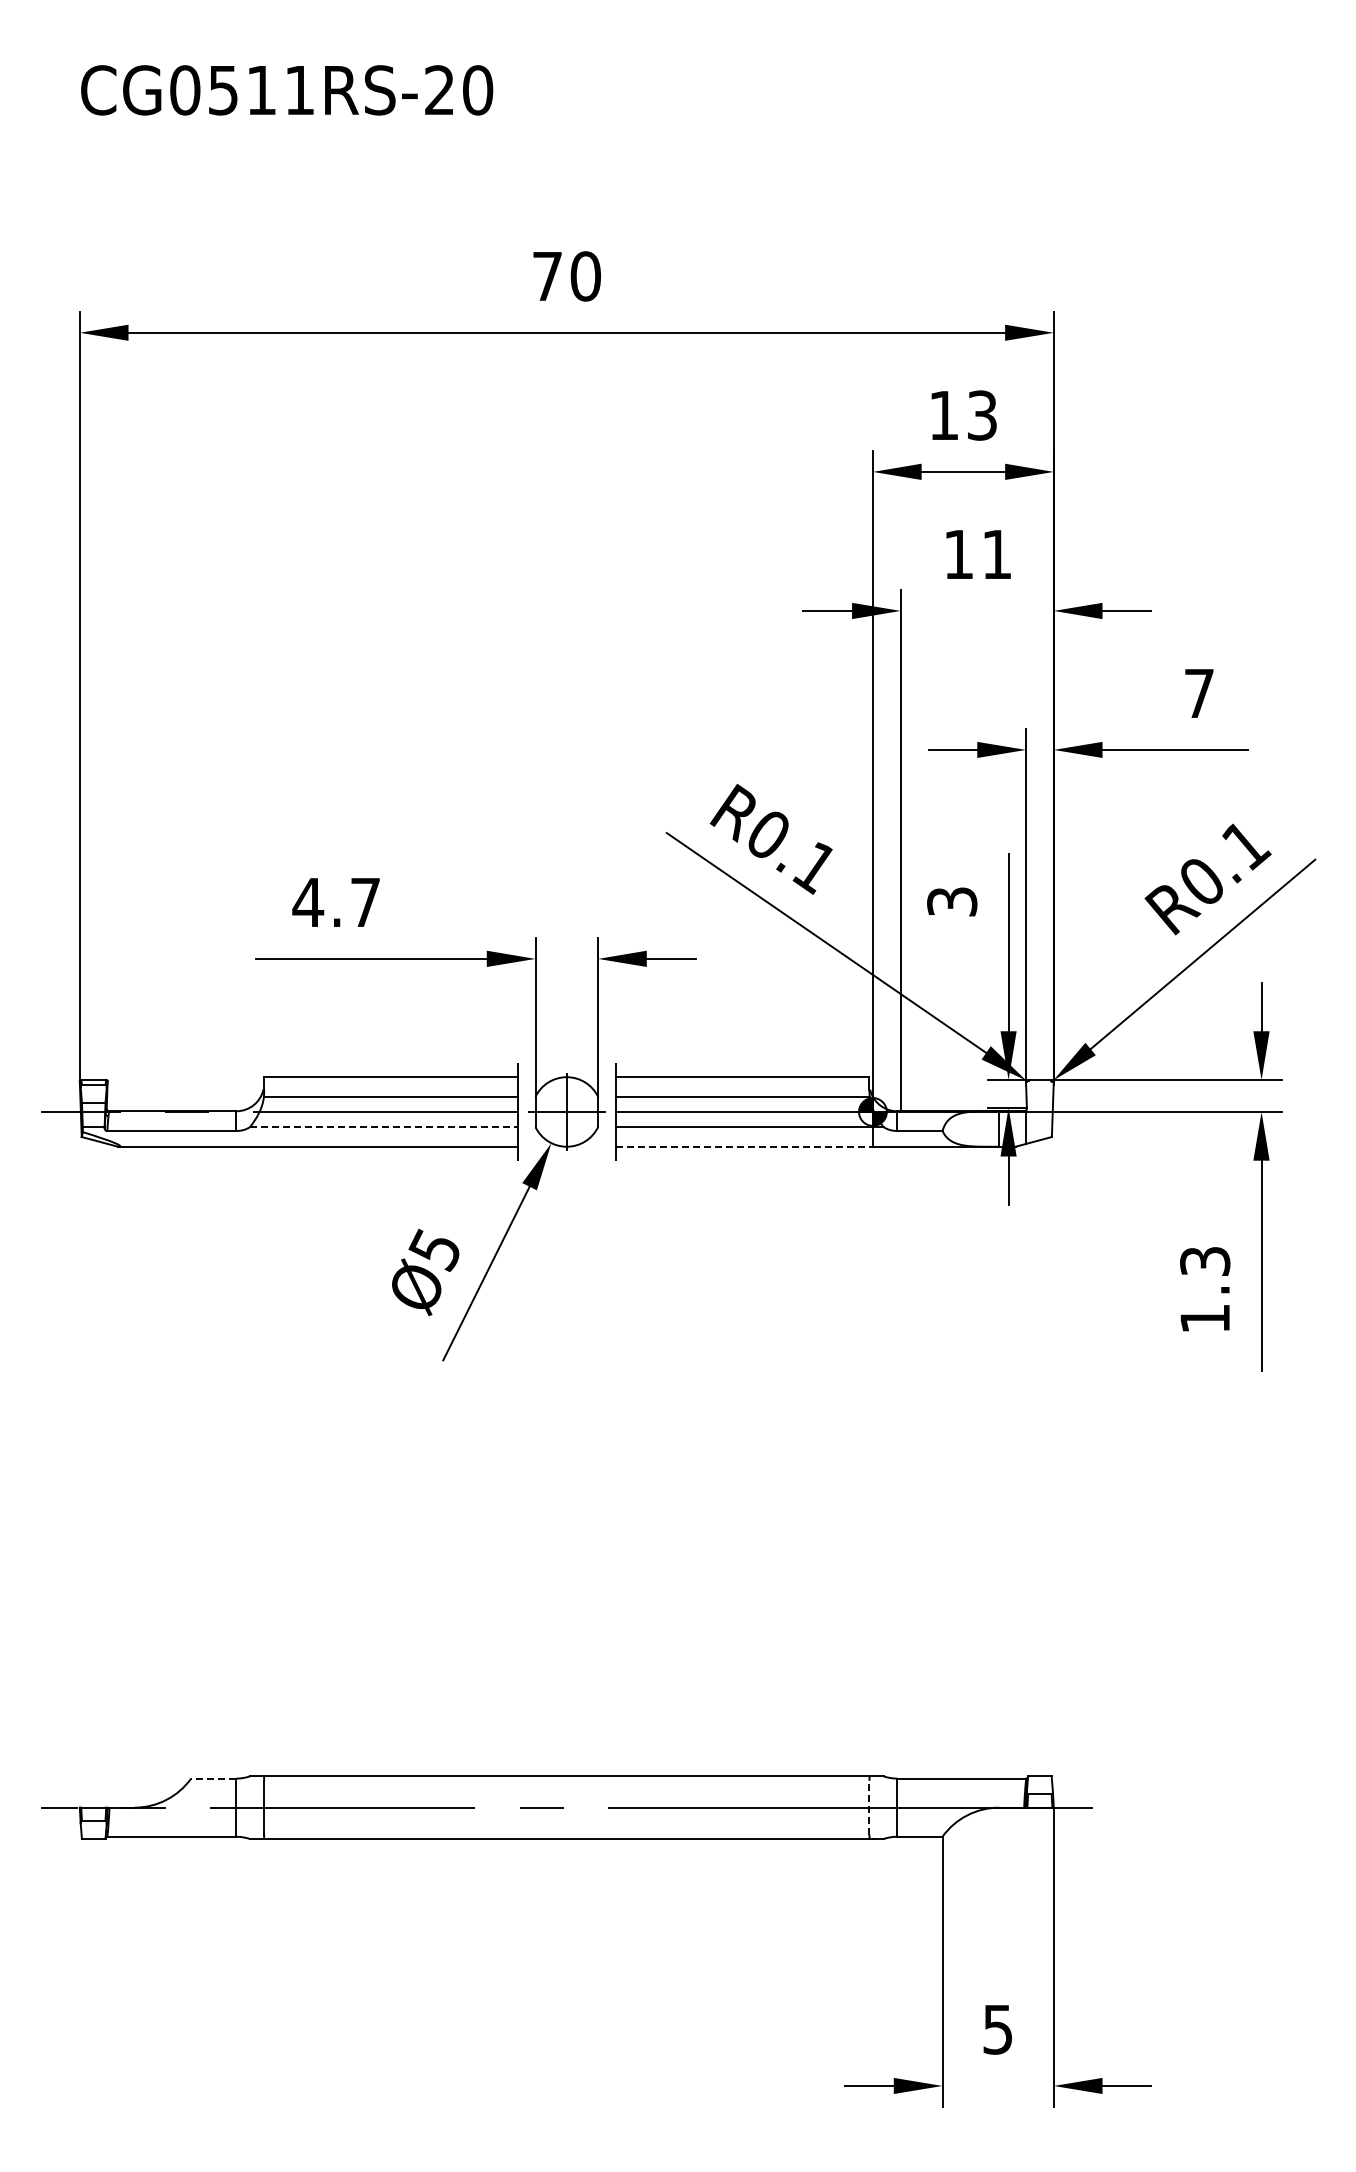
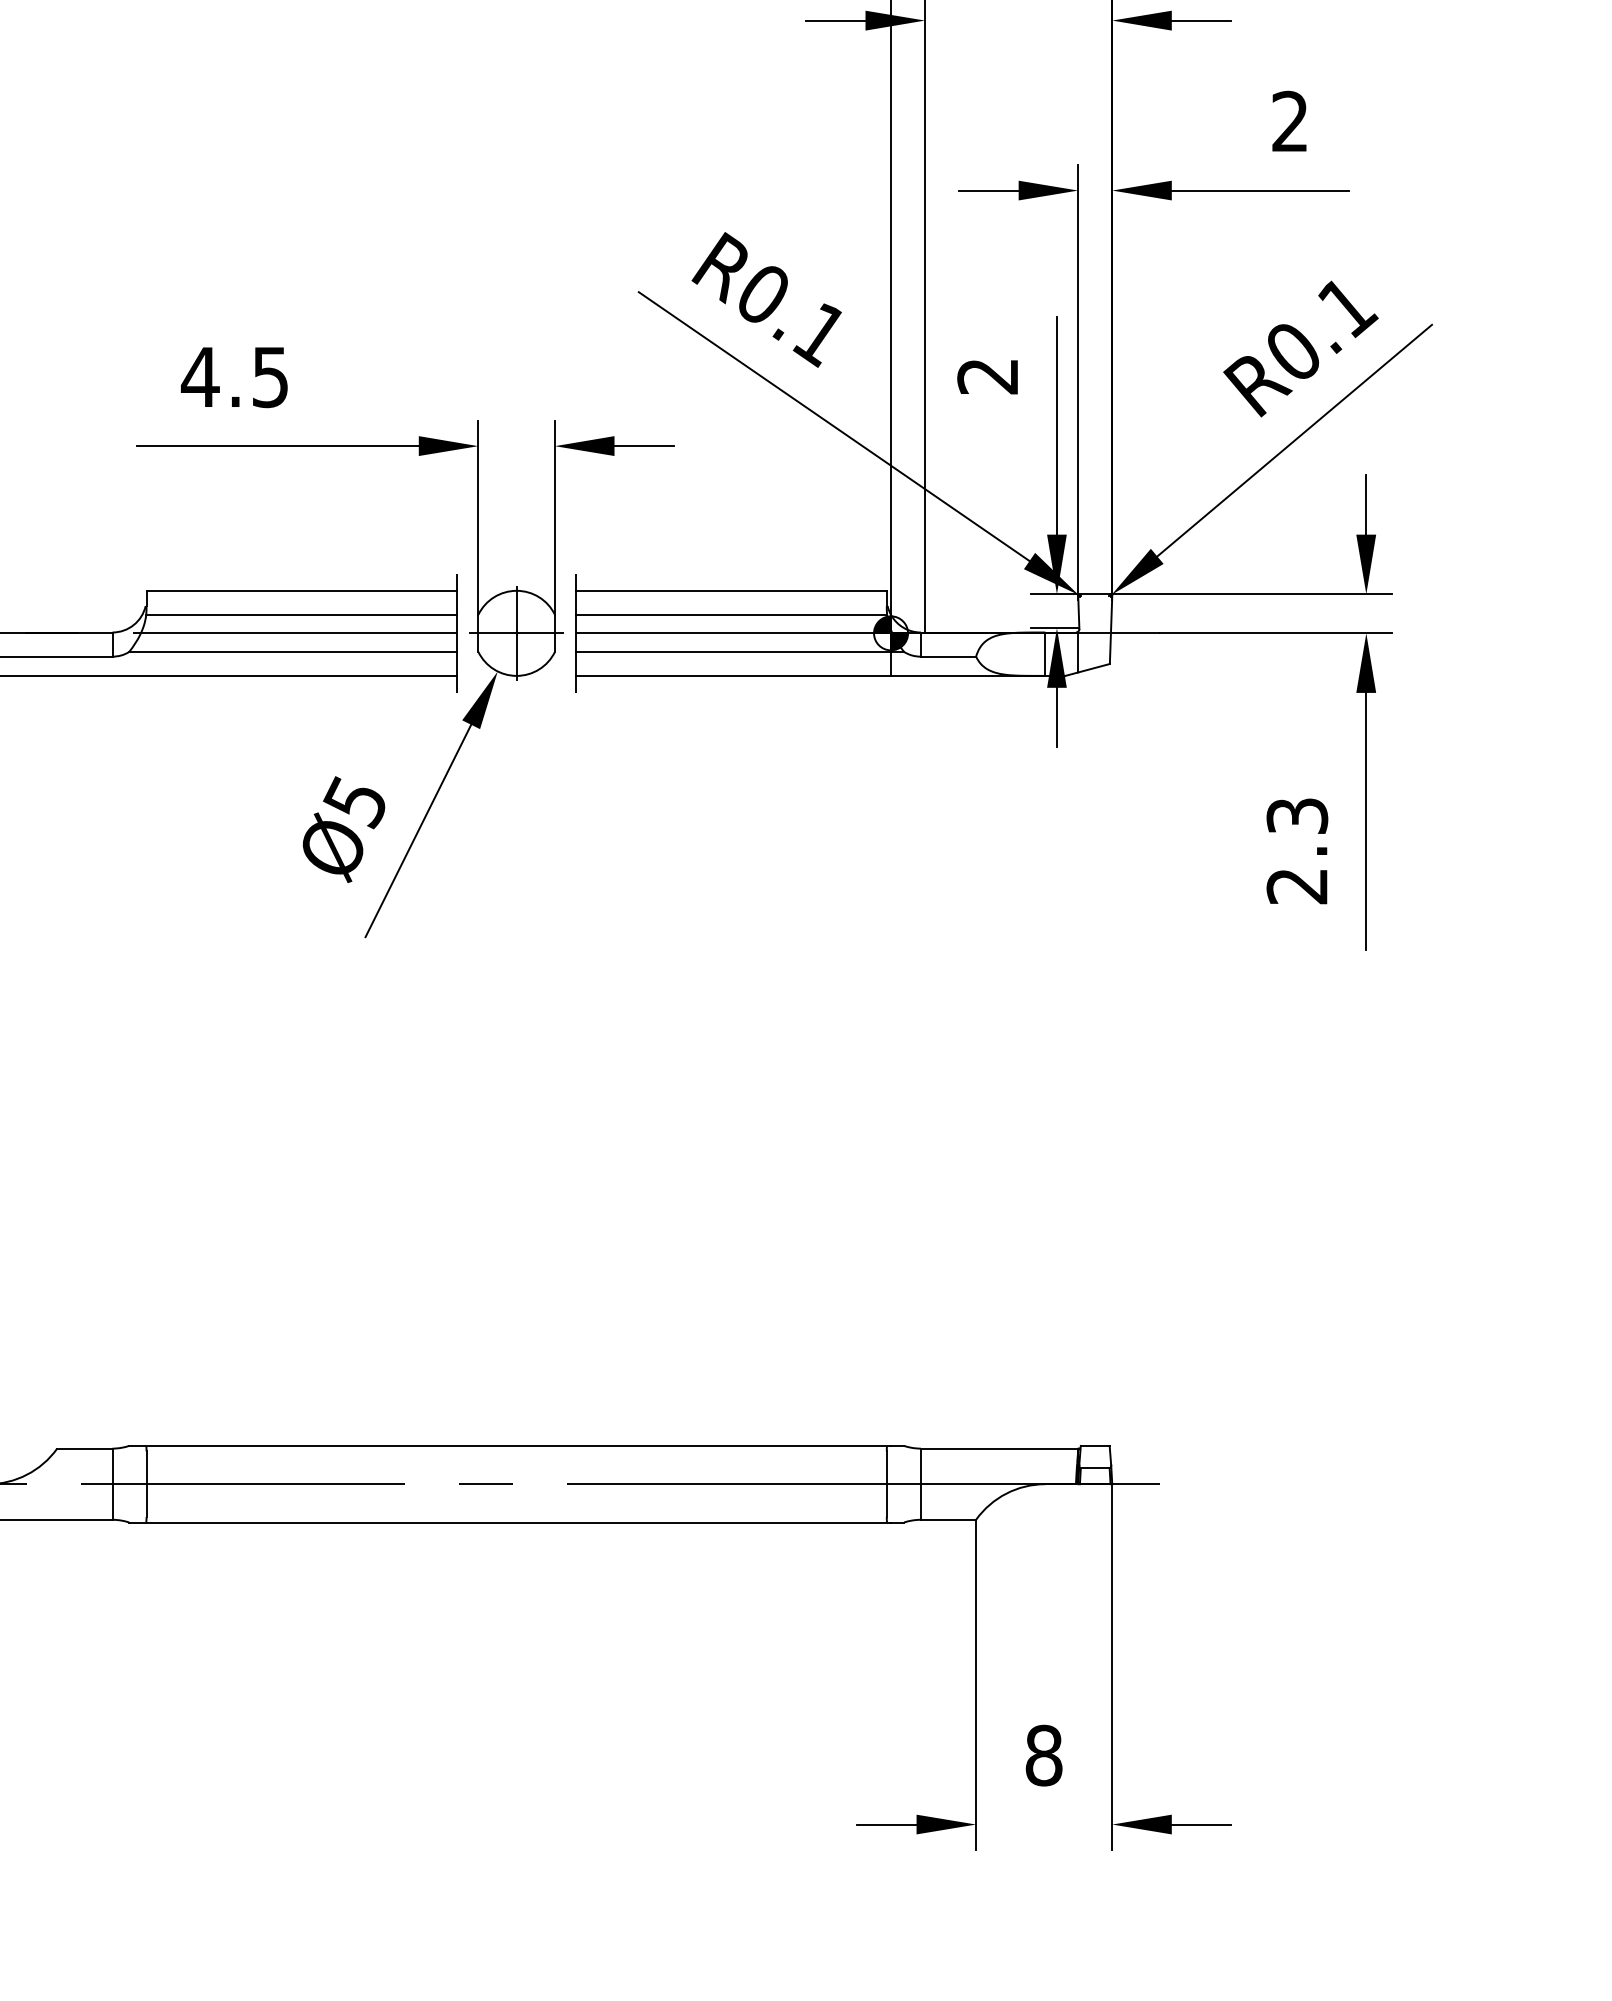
text: (1198, 692) -> (1289, 120), 7 -> 2
text: (952, 901) -> (988, 375), 3 -> 2
text: (365, 902) -> (270, 377), 4.7 -> 4.5
line: (384, 1127) -> (293, 652), dashed -> solid
line: (744, 1146) -> (733, 675), dashed -> solid
text: (1204, 1319) -> (1296, 887), 1.3 -> 2.3
line: (213, 1778) -> (84, 1448), dashed -> solid
line: (869, 1807) -> (886, 1483), dashed -> solid
text: (998, 2029) -> (1044, 1755), 5 -> 8

